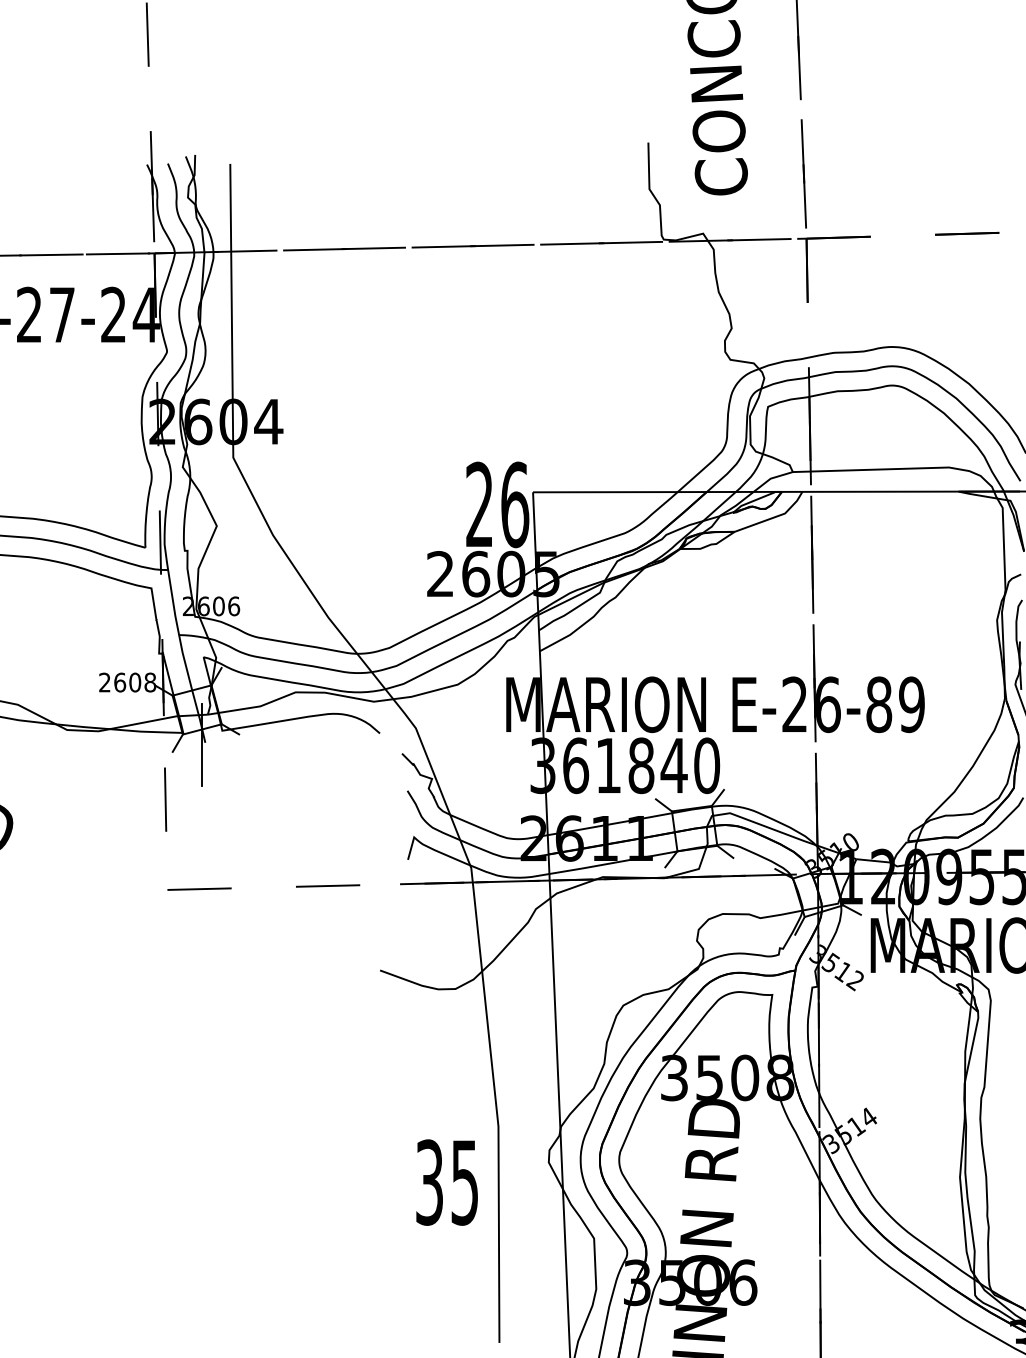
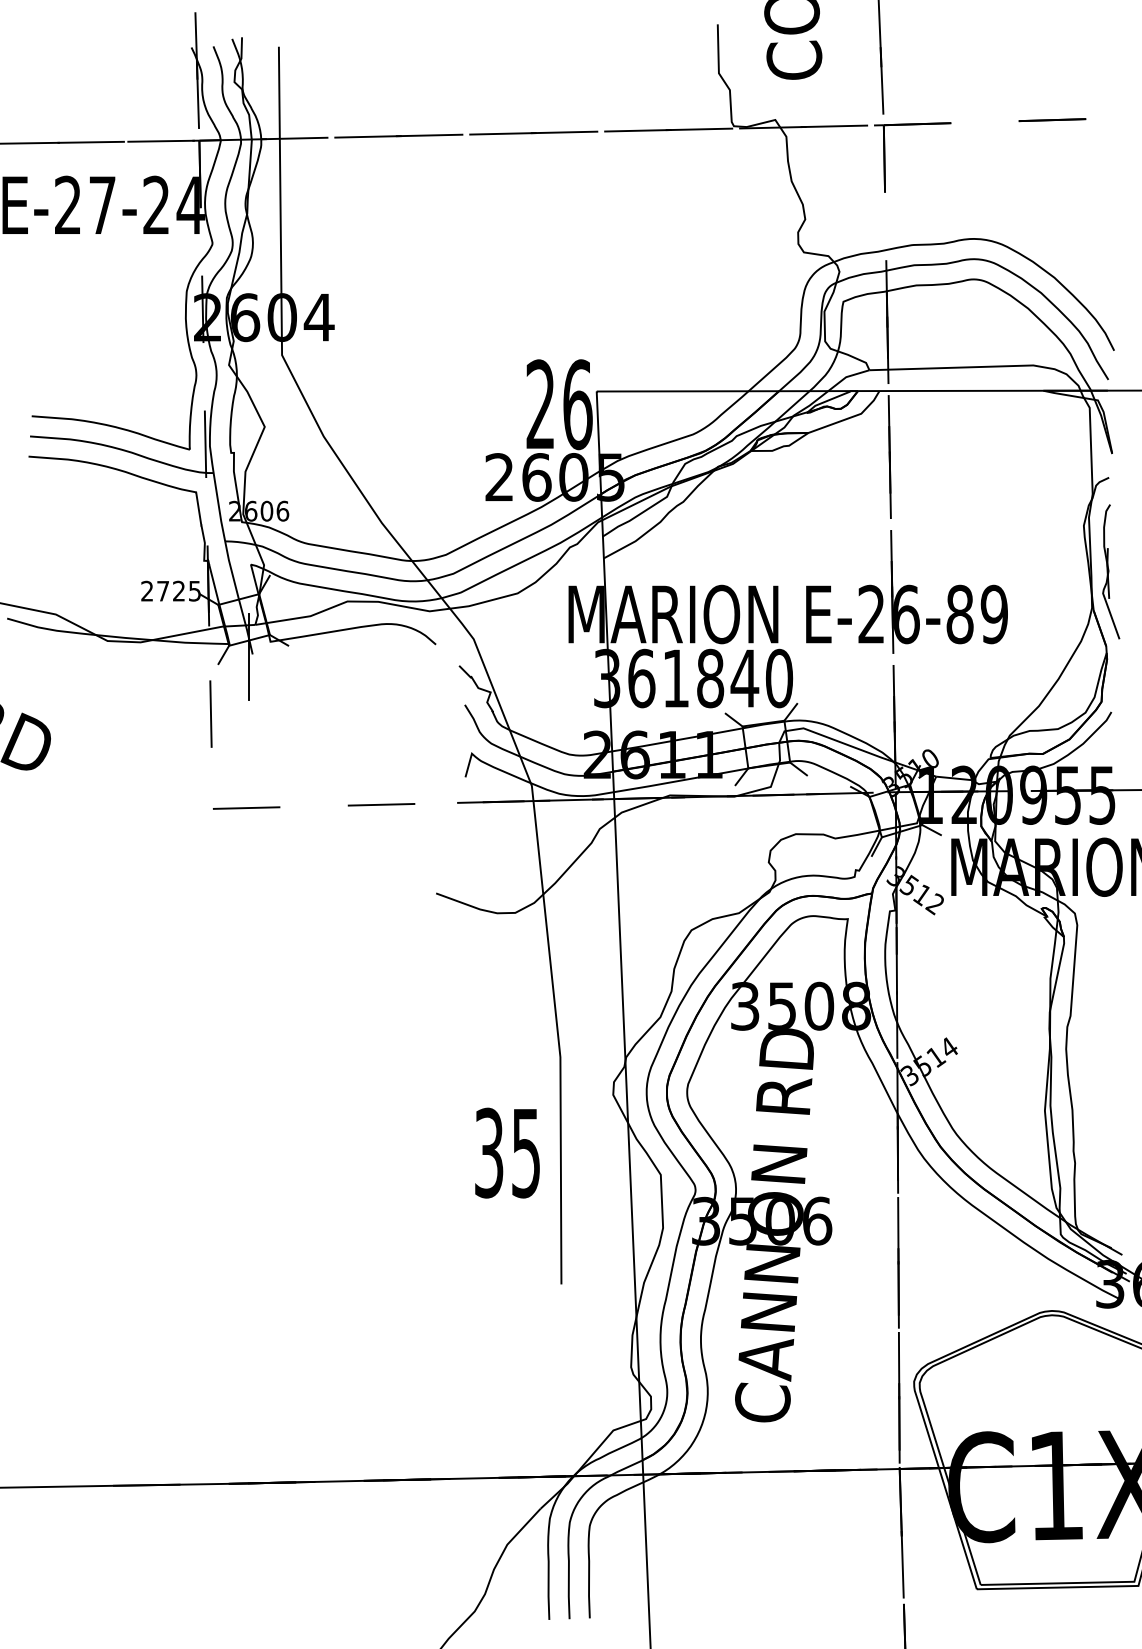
text: (135, 681) -> (179, 590), 2608 -> 2725
text: (447, 1182) -> (507, 1152), moved

